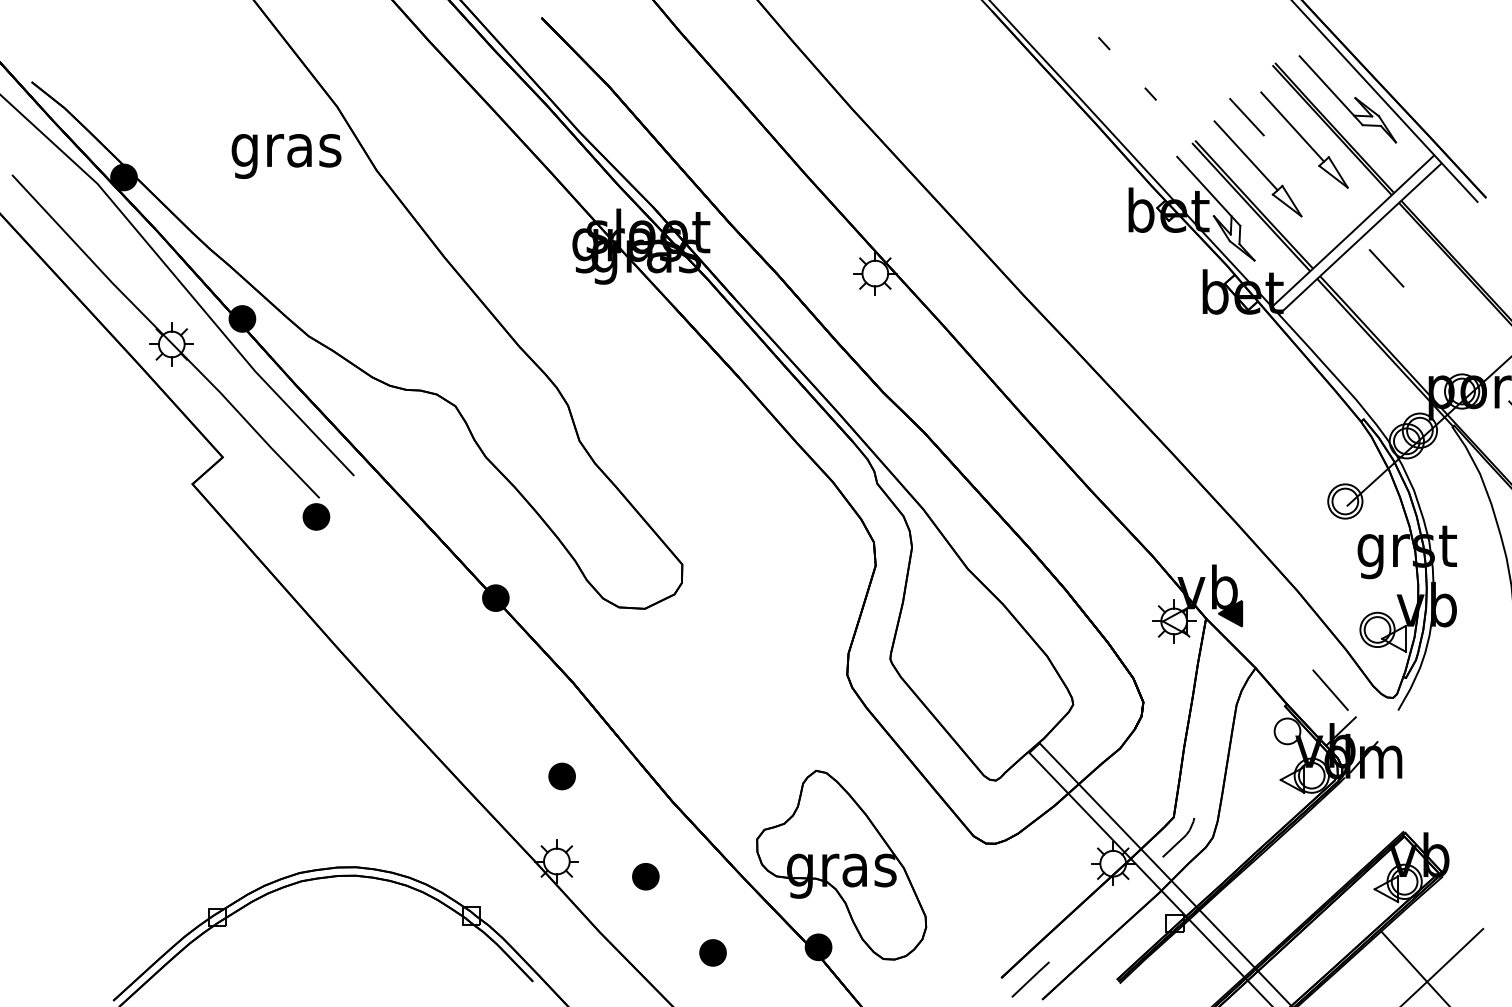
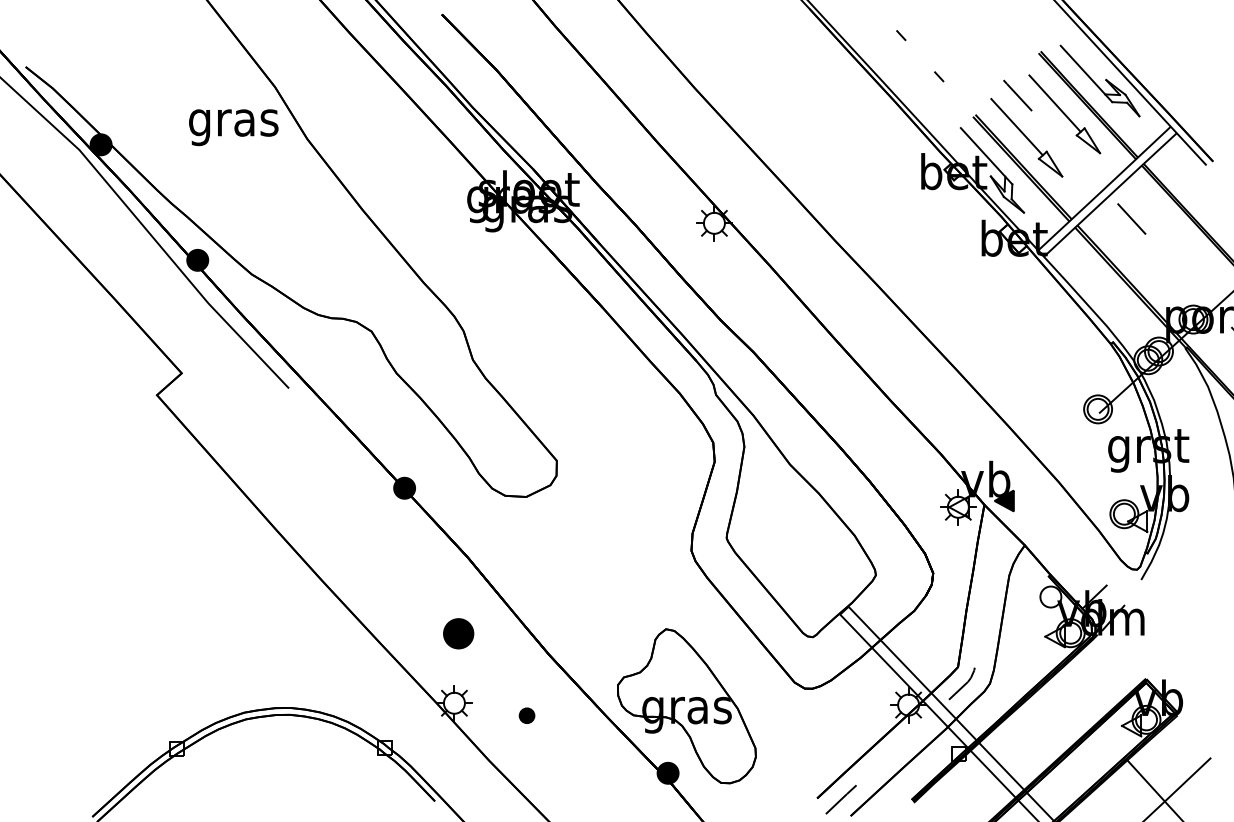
part: (171, 352) -> (139, 287), removed
line: (1331, 690) -> (1086, 563), removed
part: (561, 776) -> (458, 633), size x1.4
part: (645, 876) -> (526, 715), size x0.7
part: (712, 952) -> (581, 777), removed

